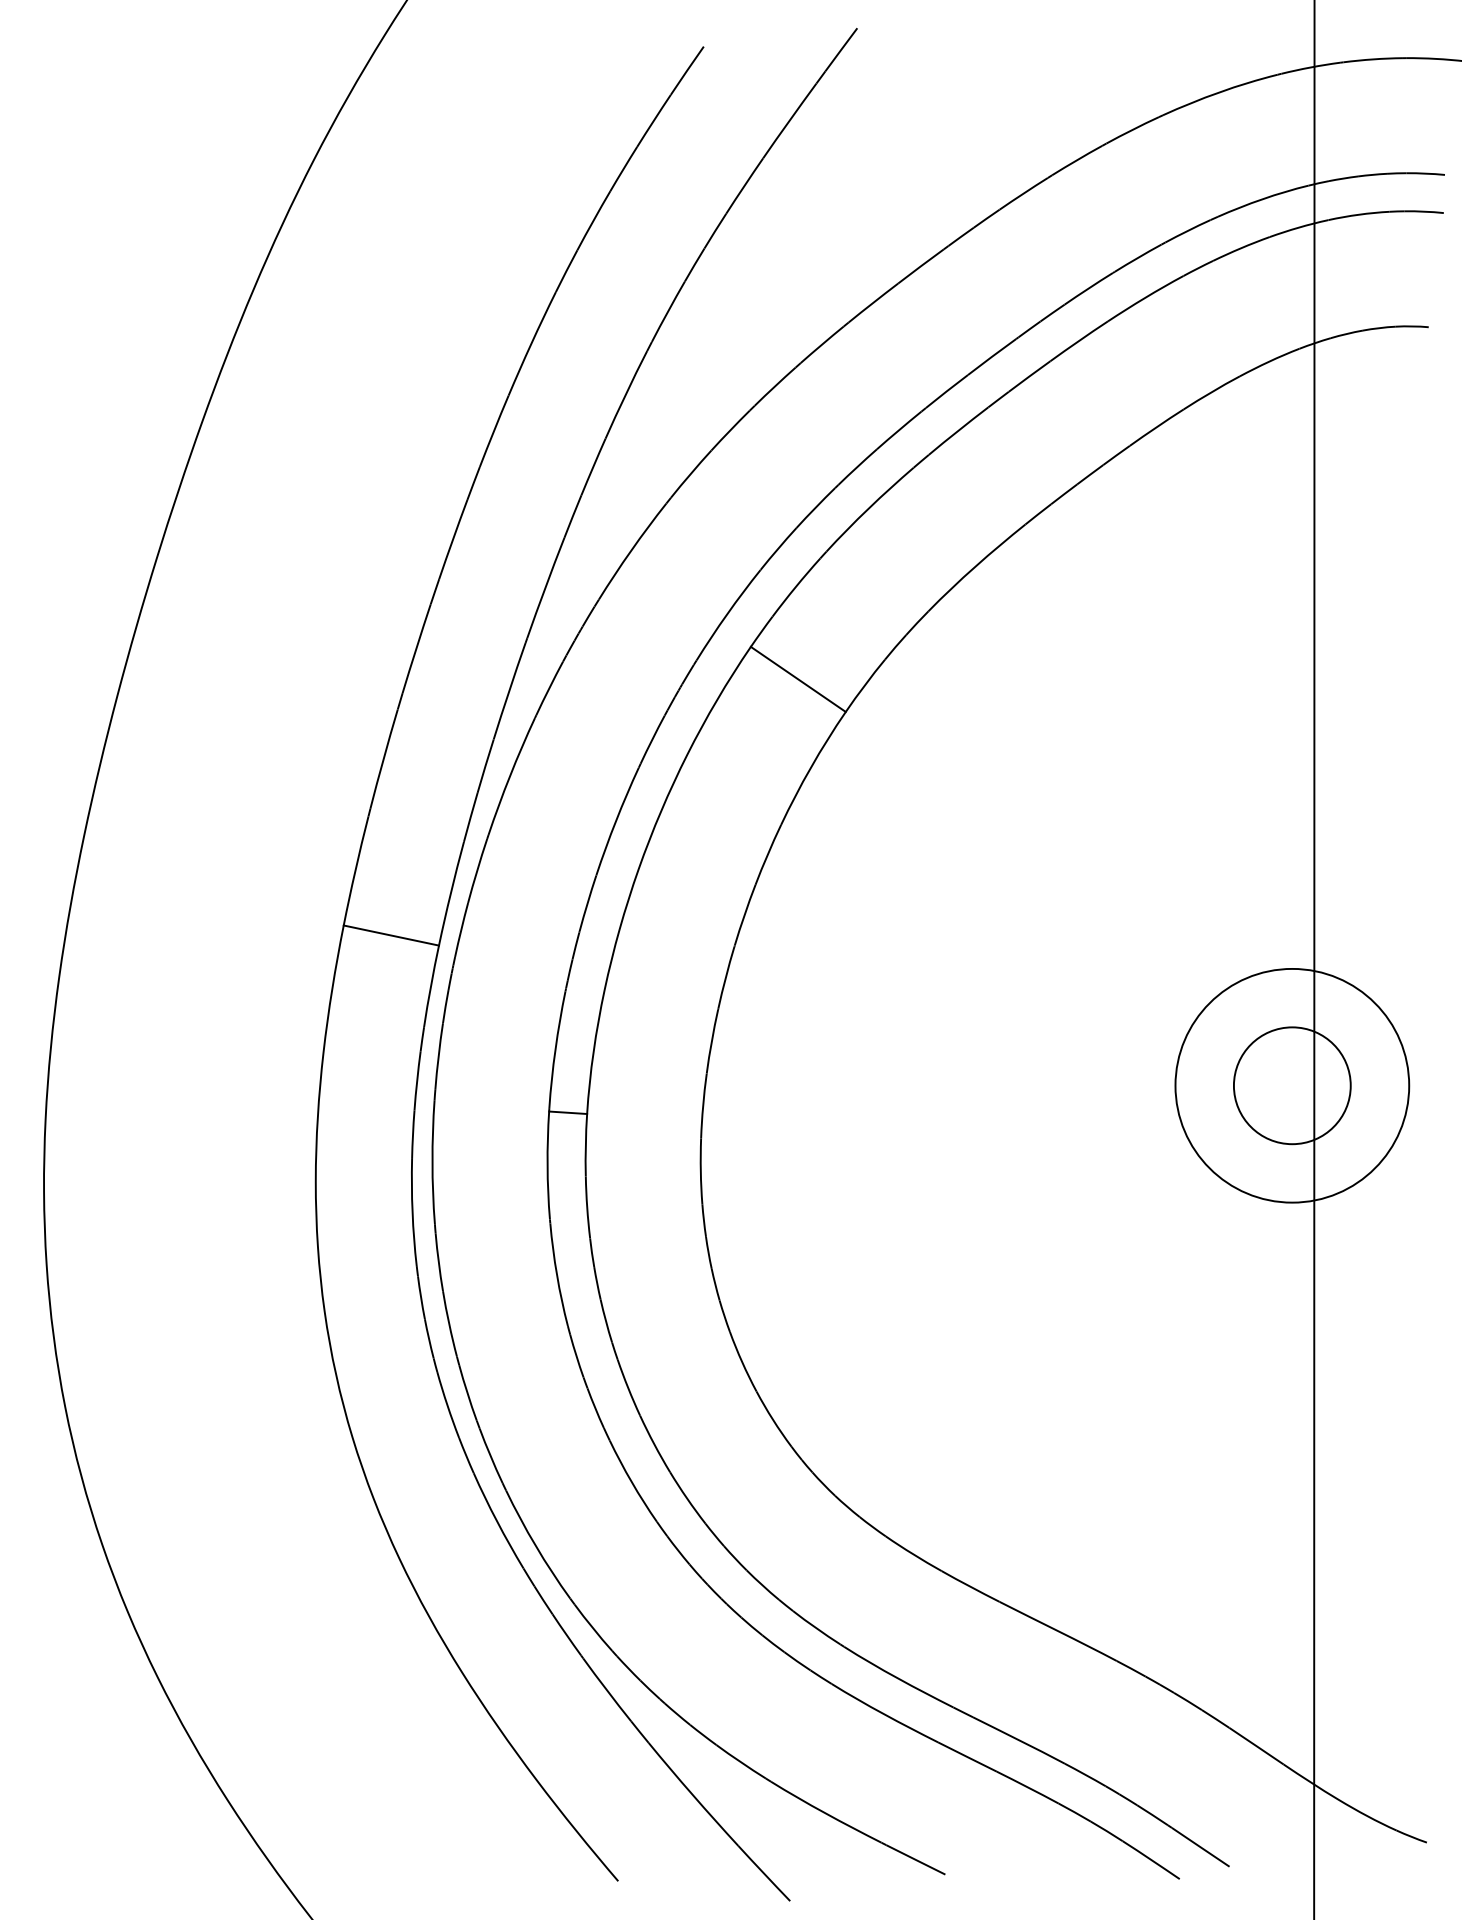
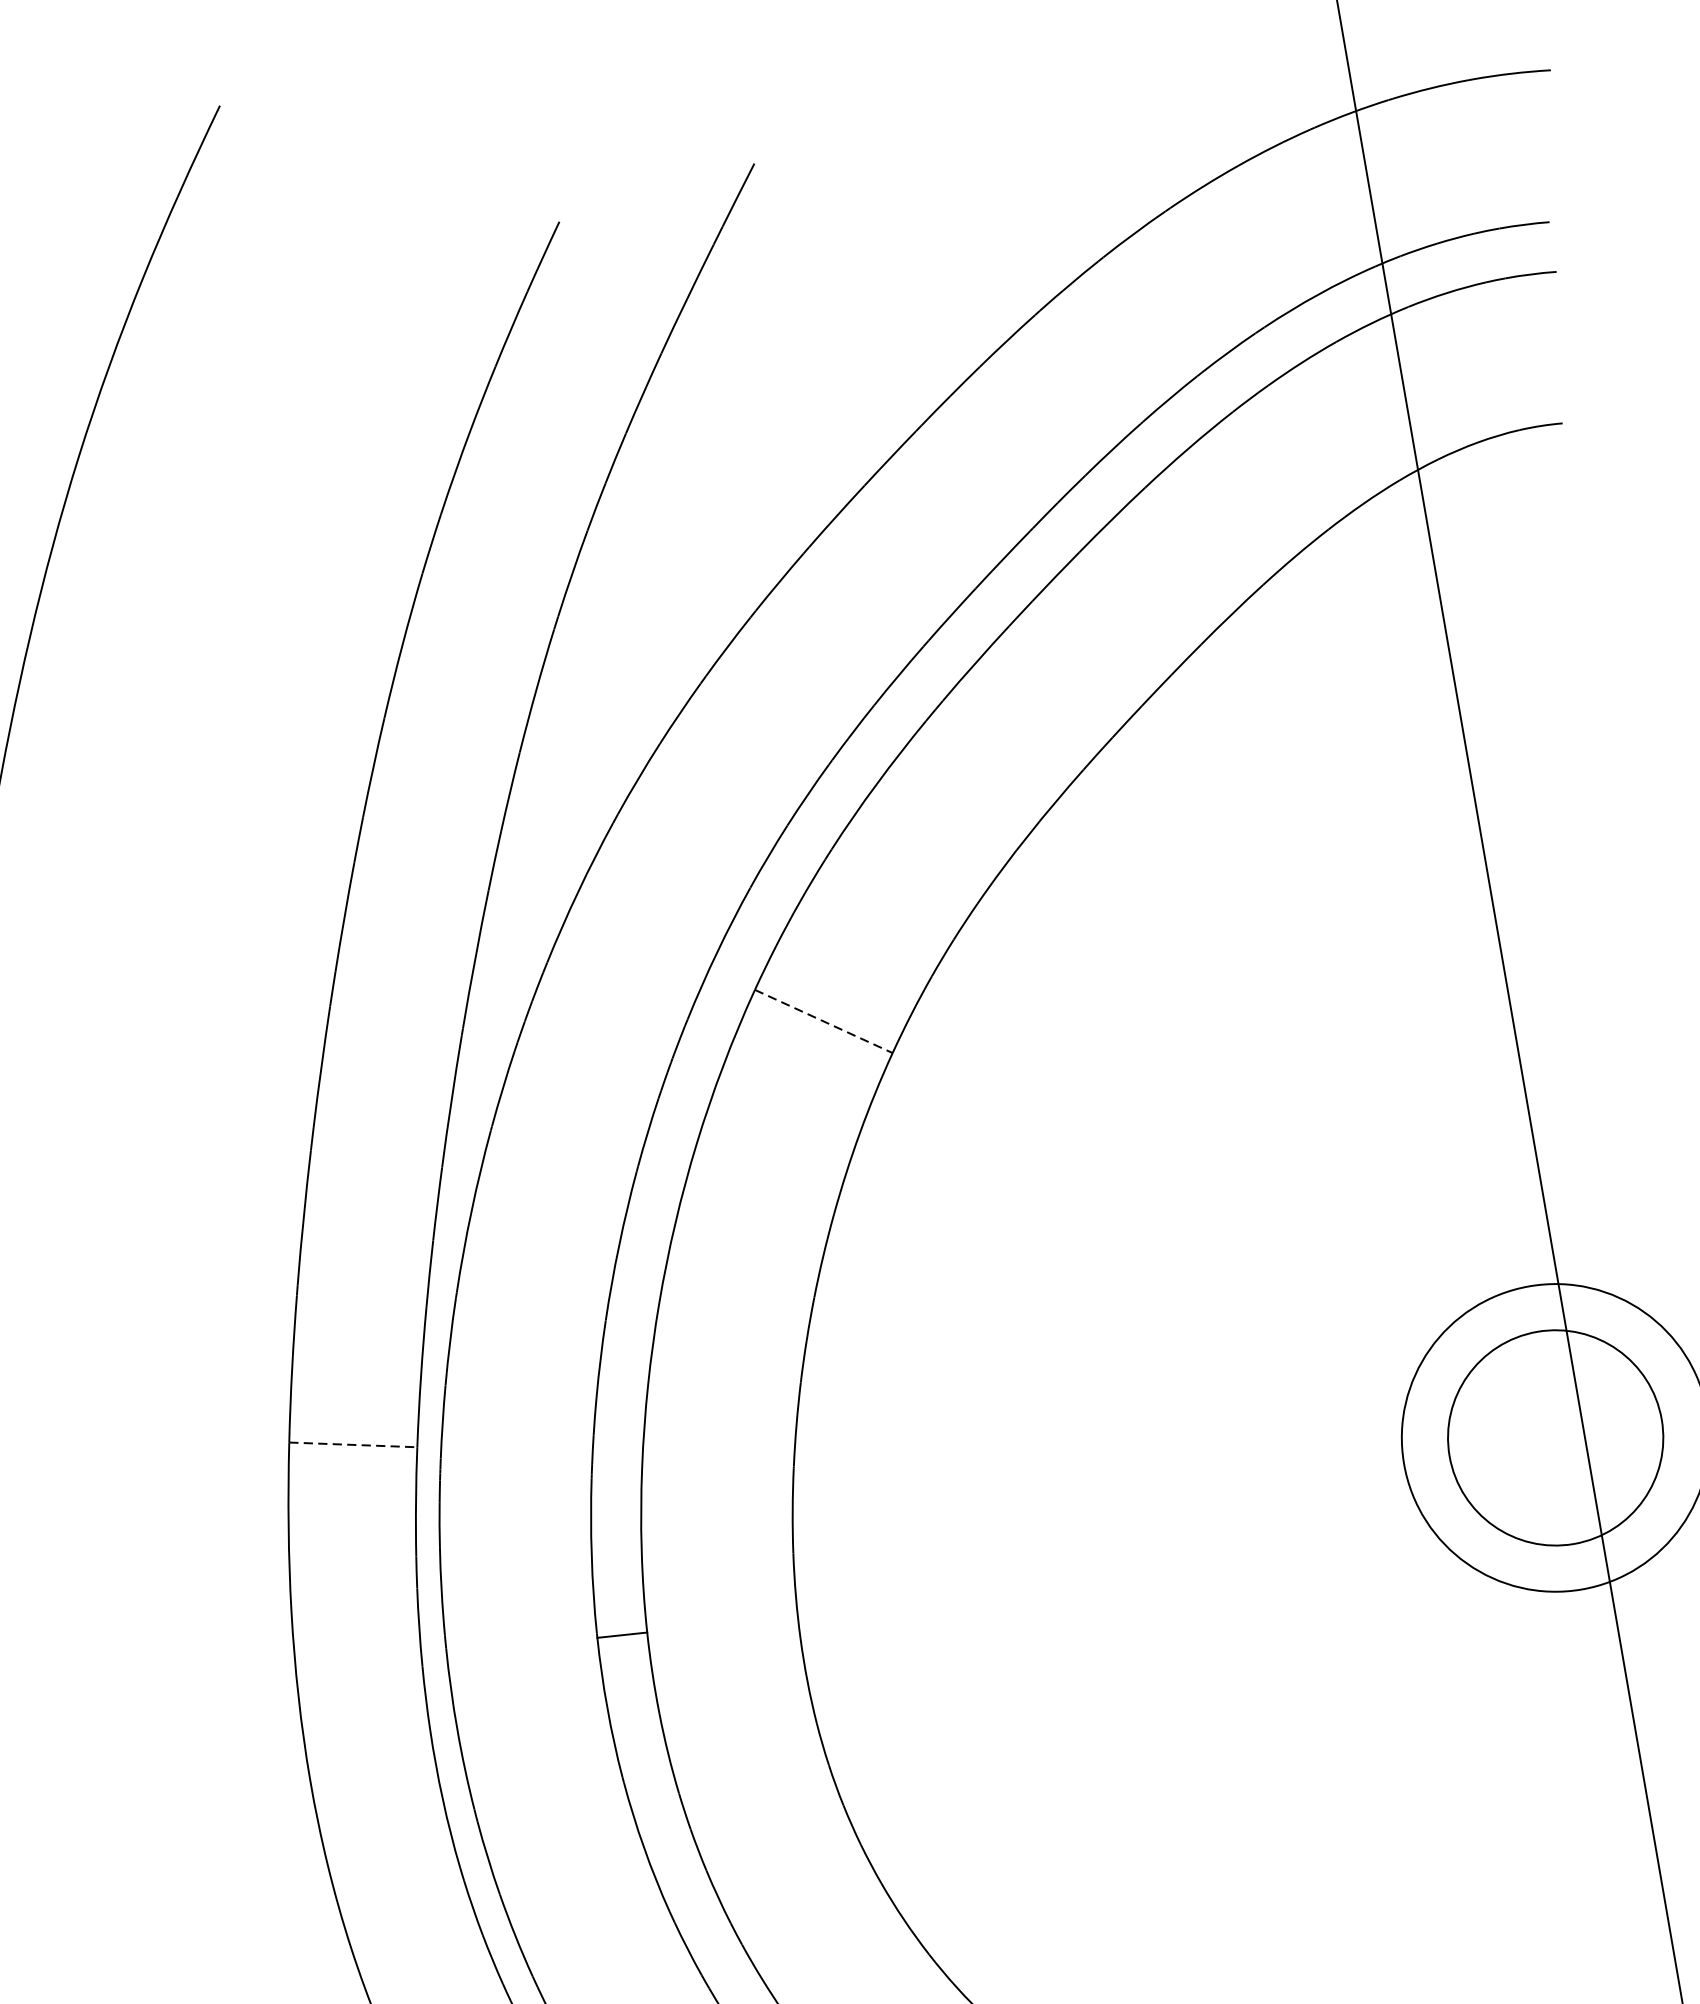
line: (798, 679) -> (824, 1021), solid -> dashed
line: (391, 935) -> (353, 1444), solid -> dashed
circle: (1291, 1085) -> (1554, 1437), size x1.4

